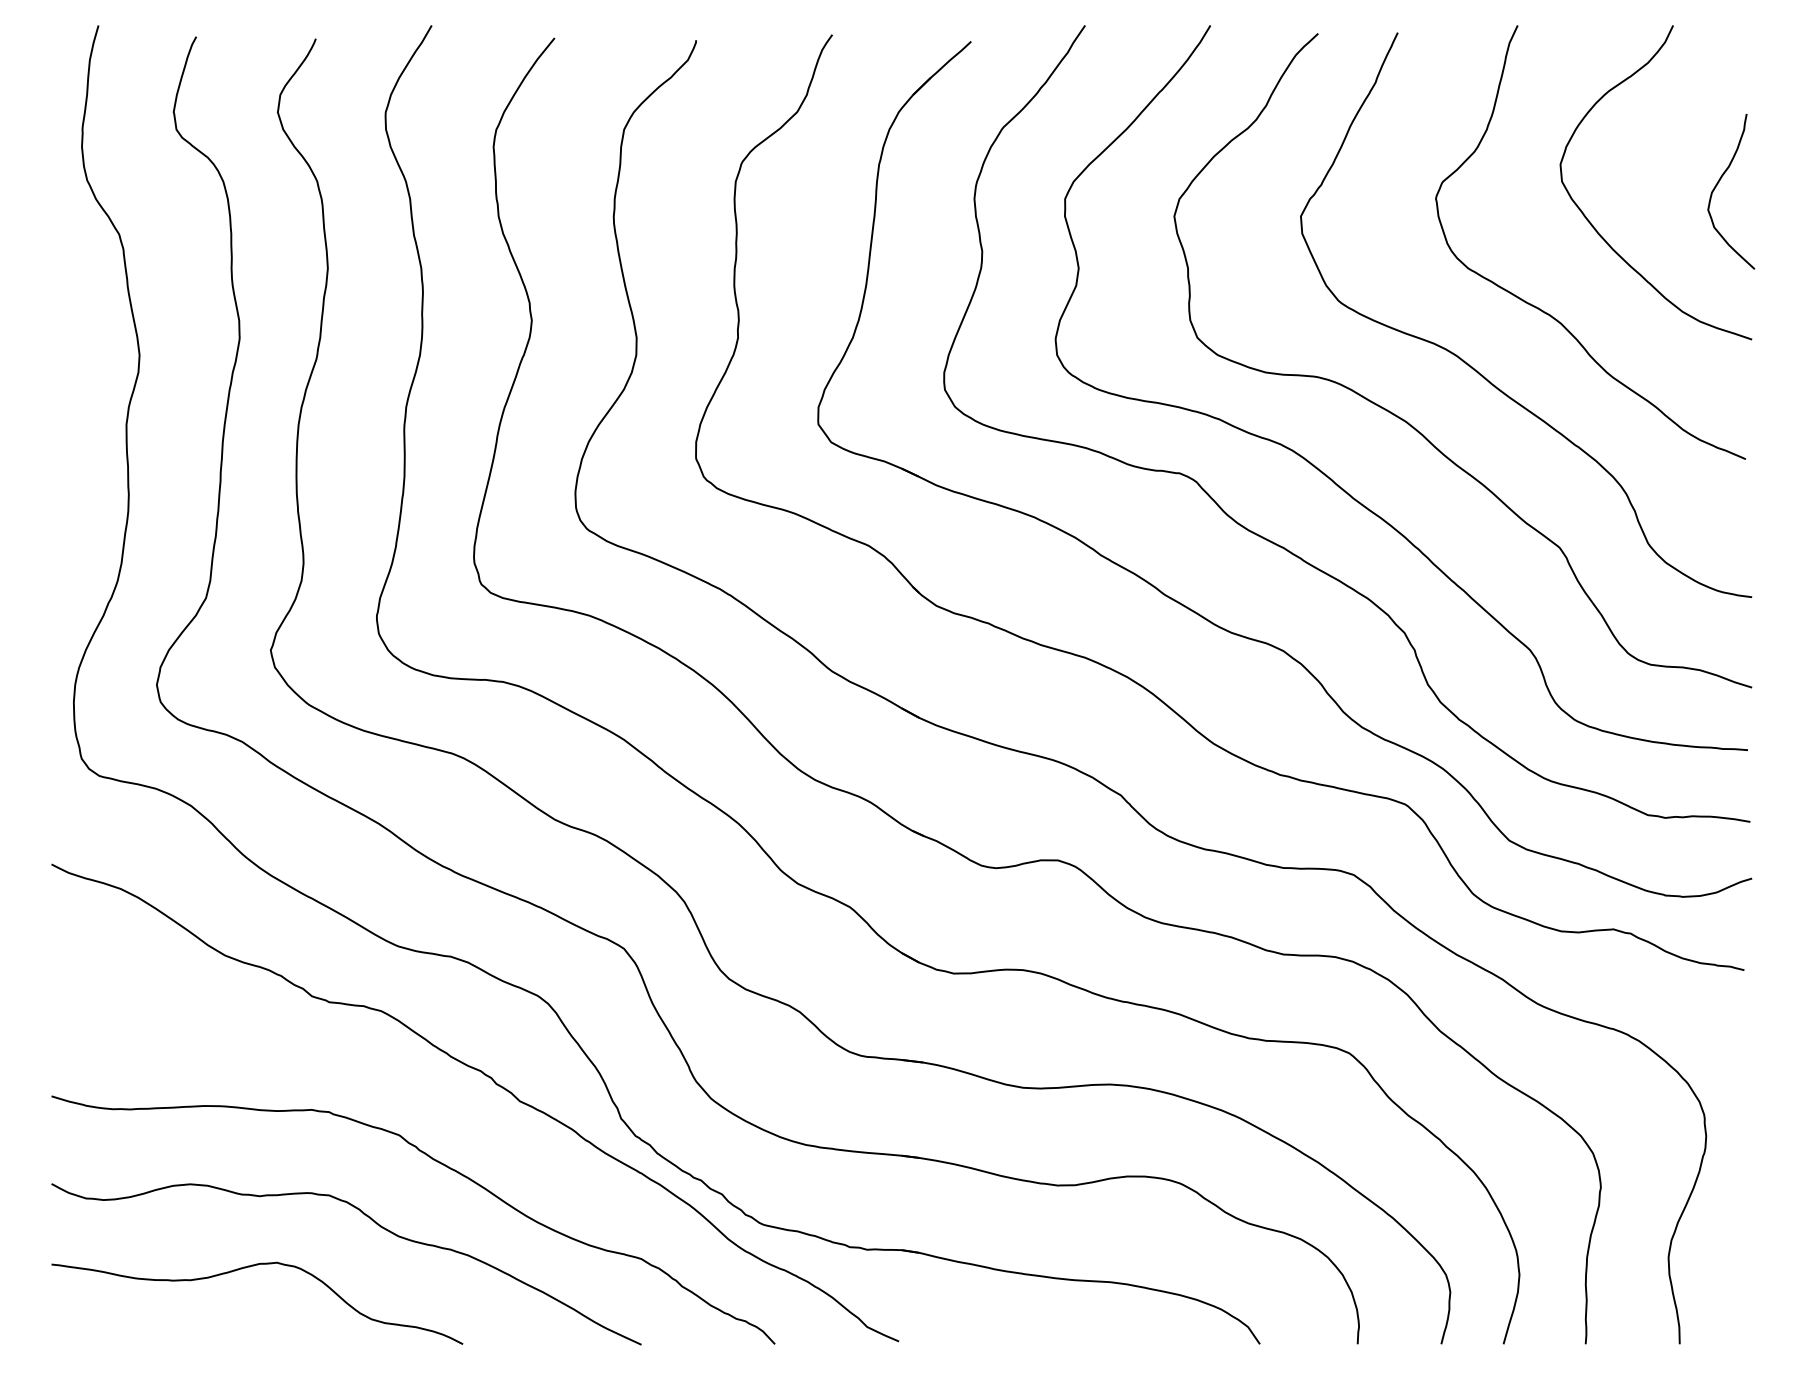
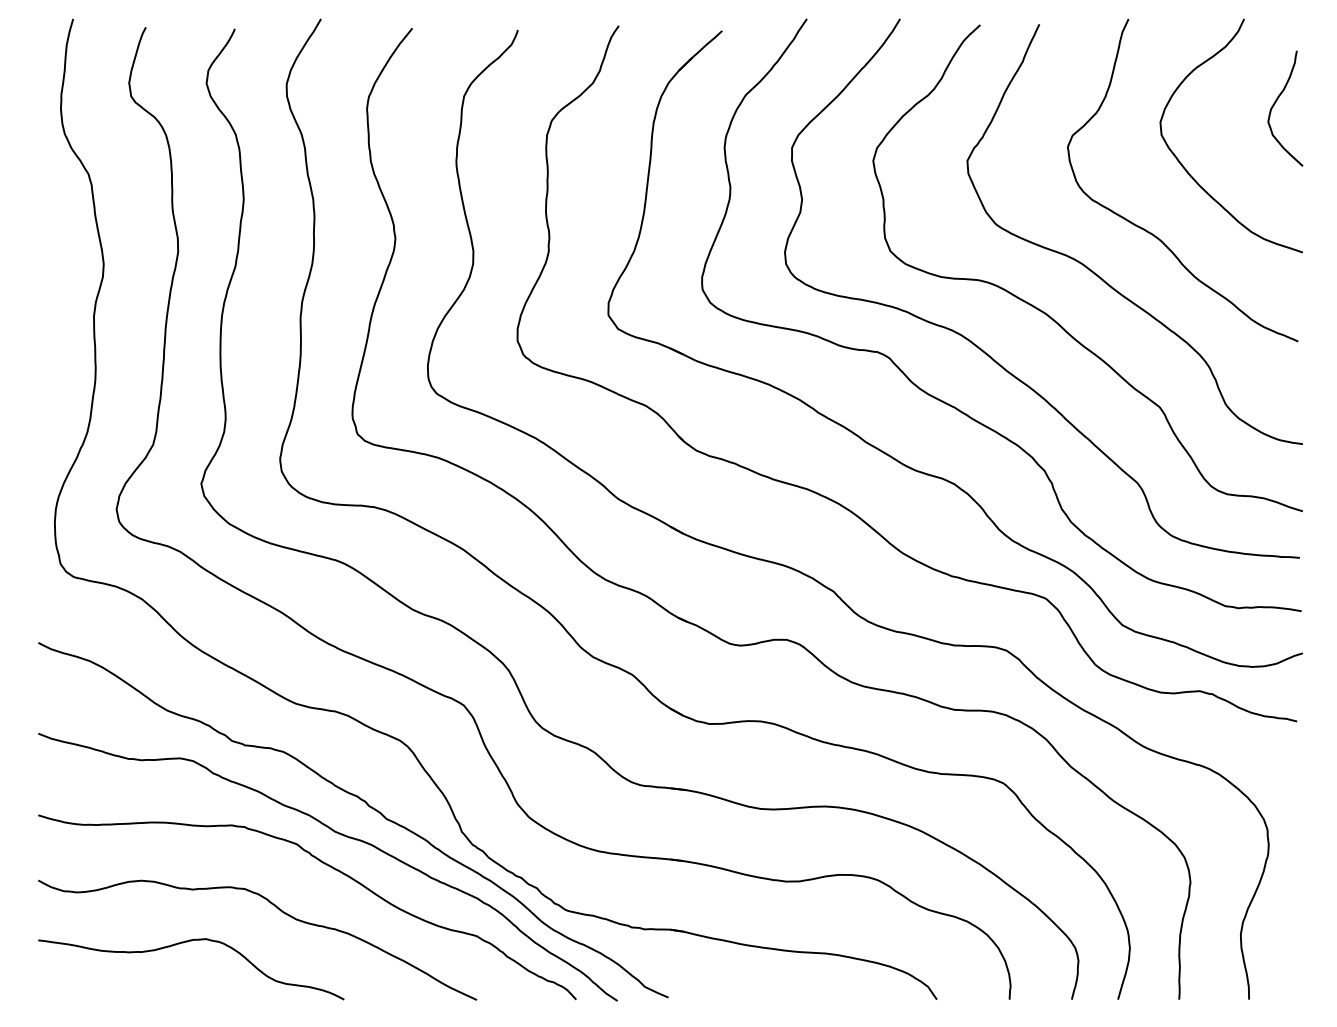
curve: (1717, 186) -> (1275, 104), moved
curve: (461, 1124) -> (343, 836), added

